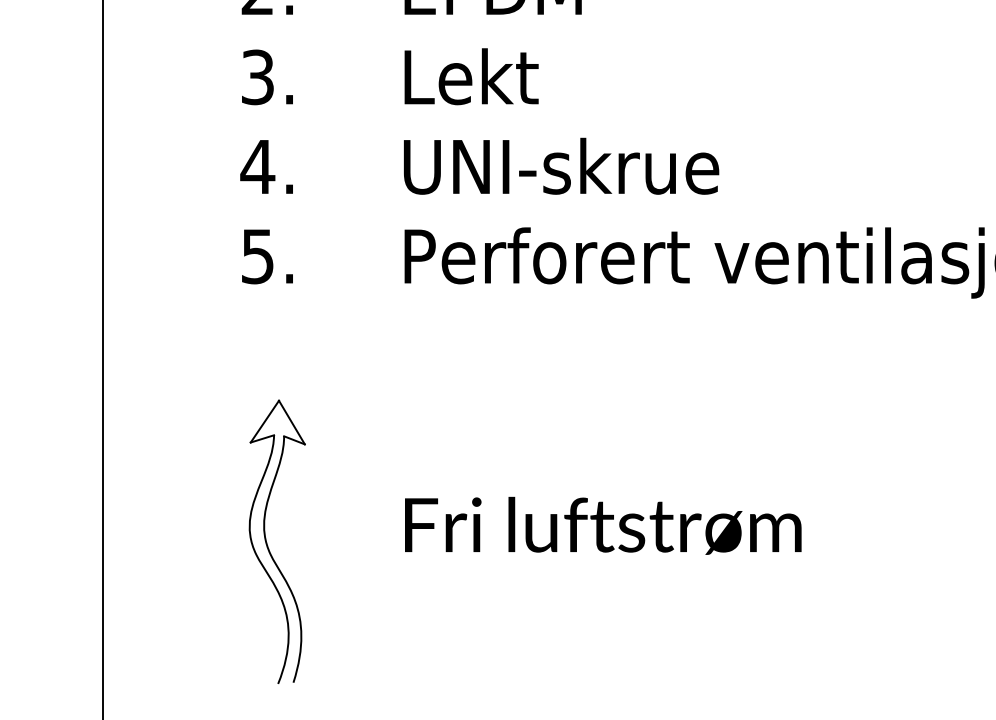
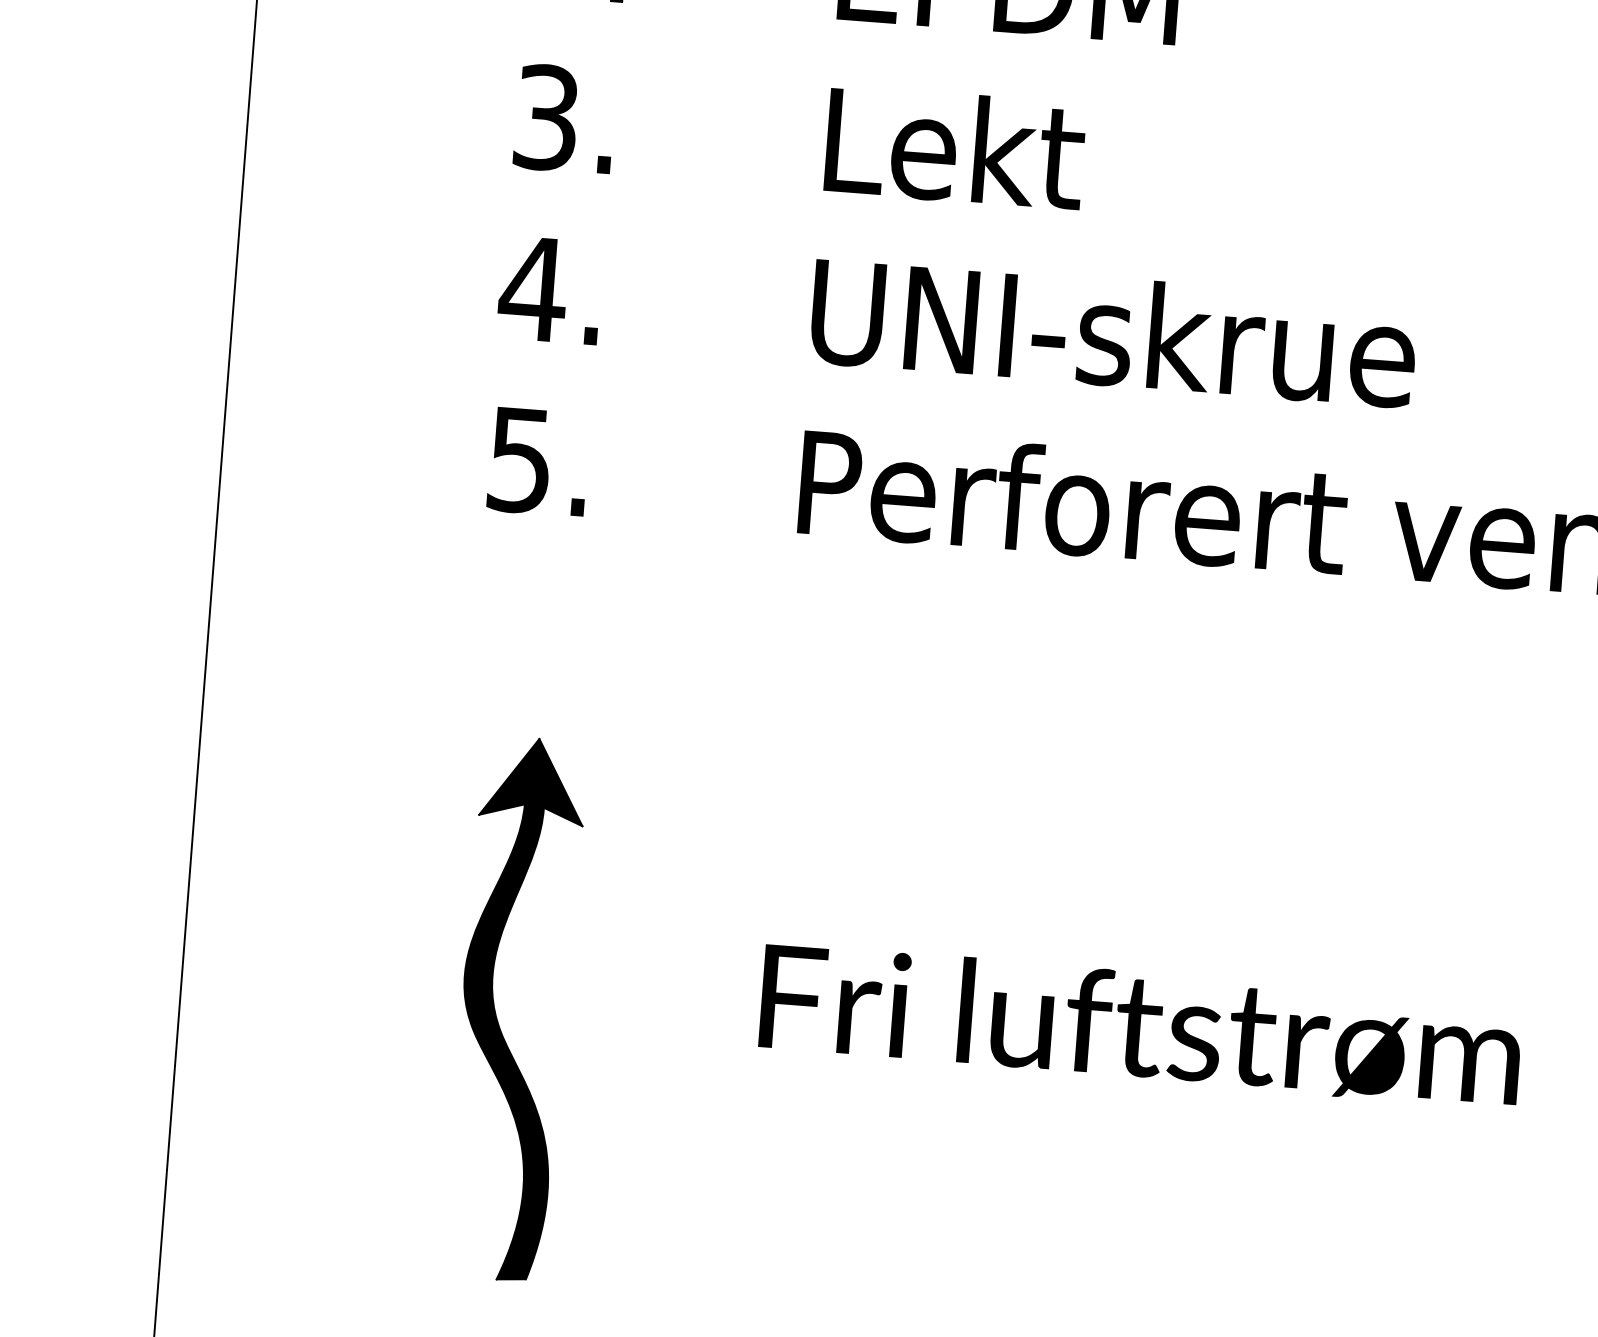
fill: (276, 541) -> (513, 1007), added

